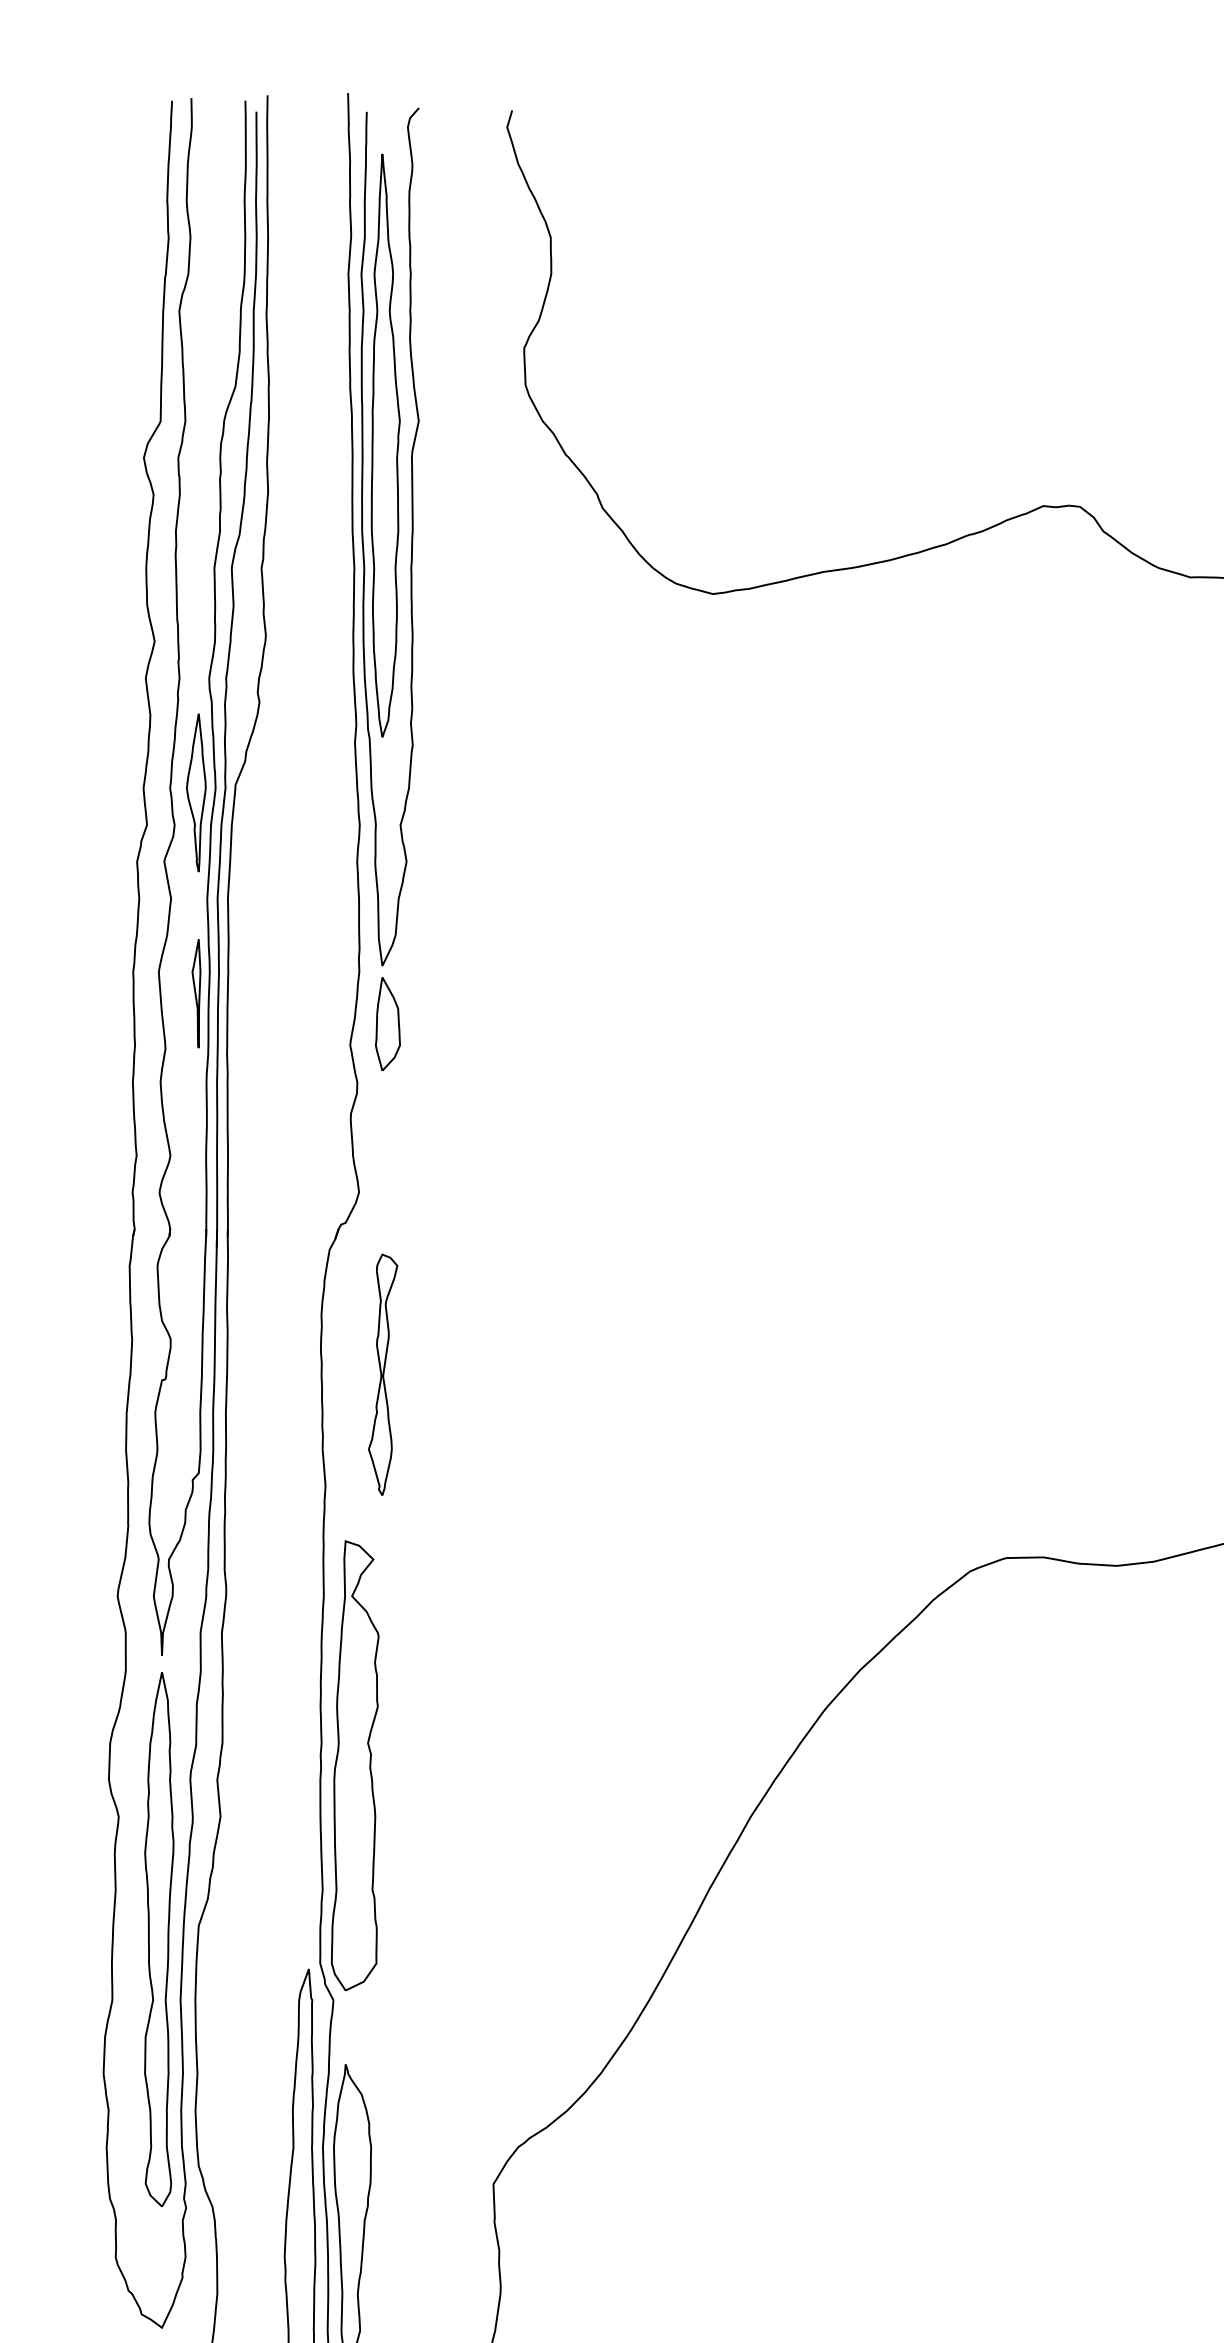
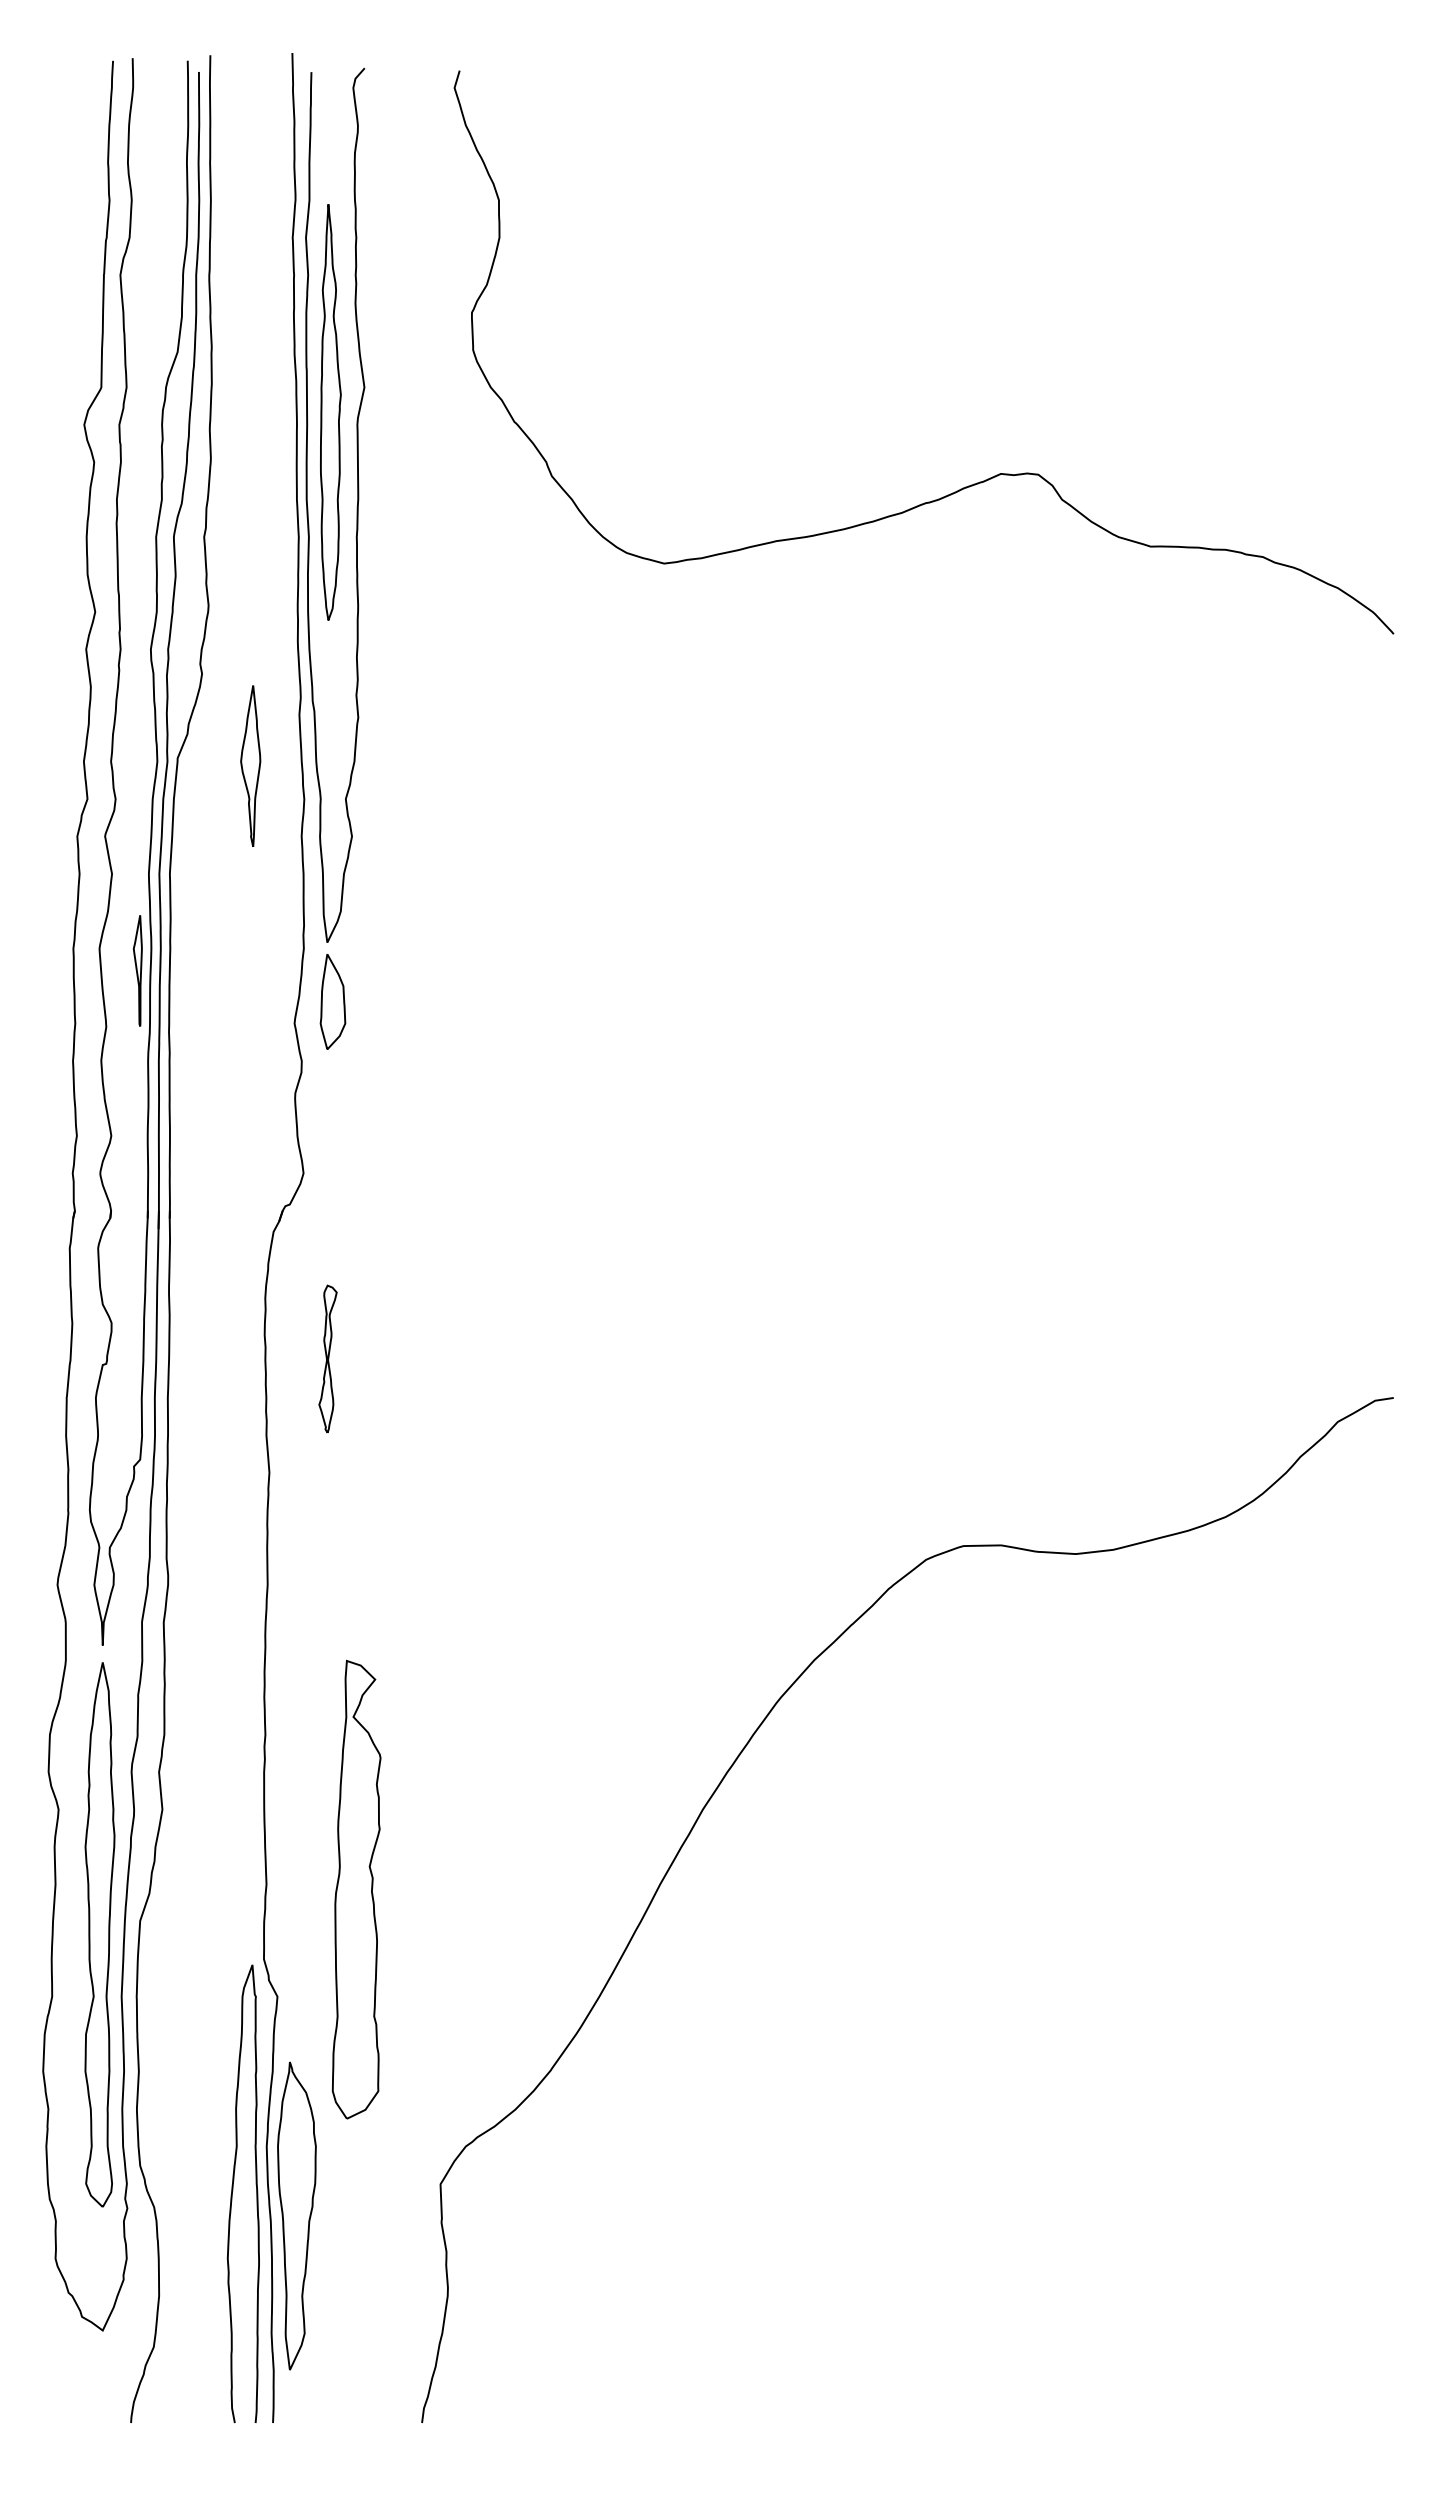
part: (385, 445) -> (330, 412), size x0.7
part: (196, 792) -> (250, 765), moved
part: (382, 1374) -> (327, 1358), size x0.6
part: (355, 1765) -> (356, 1889), moved

